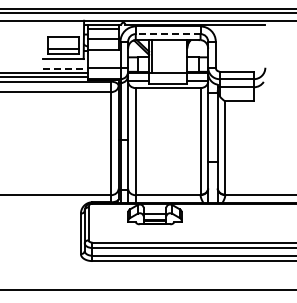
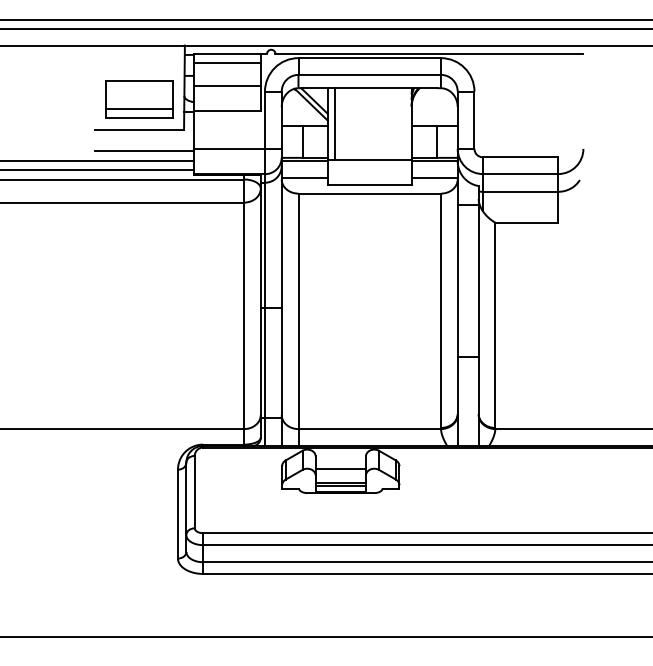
line: (167, 34) -> (368, 75), dashed -> solid
line: (65, 68) -> (144, 150), dashed -> solid

